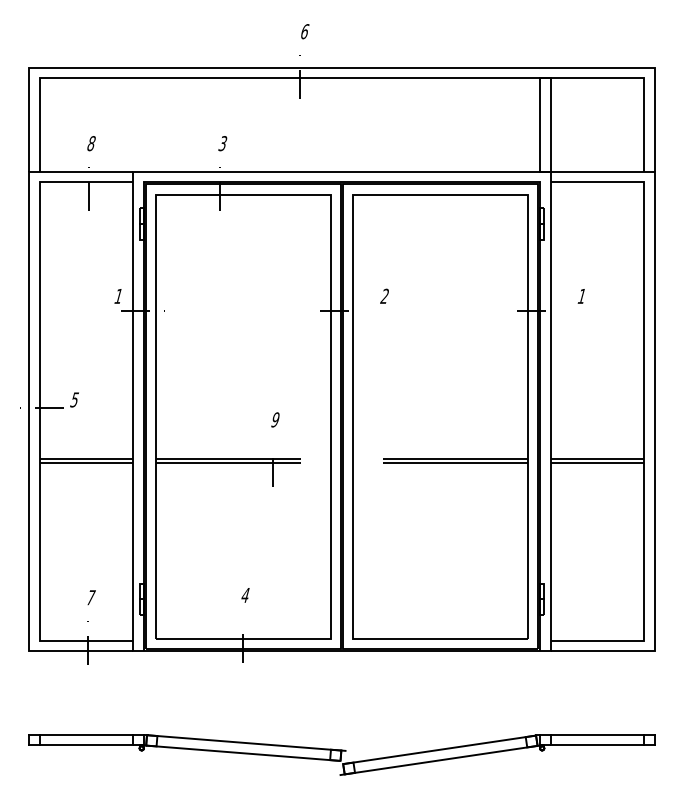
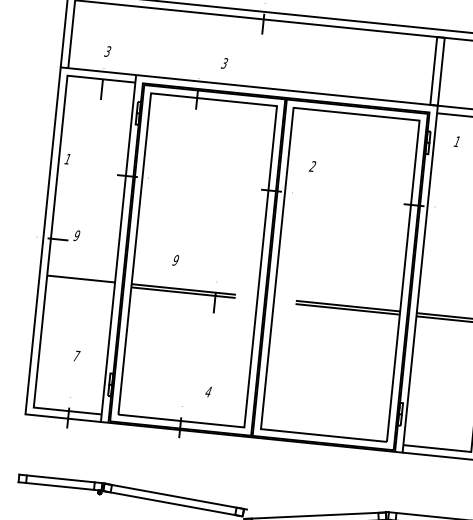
text: (90, 143) -> (107, 51), 8 -> 3
text: (222, 143) -> (224, 63), moved
text: (384, 295) -> (312, 165), moved
text: (117, 296) -> (66, 159), moved
text: (580, 296) -> (456, 141), moved
text: (74, 399) -> (76, 235), 5 -> 9
text: (275, 419) -> (175, 260), moved
line: (86, 463) -> (80, 282), removed
text: (245, 595) -> (208, 392), moved
text: (91, 597) -> (76, 356), moved

